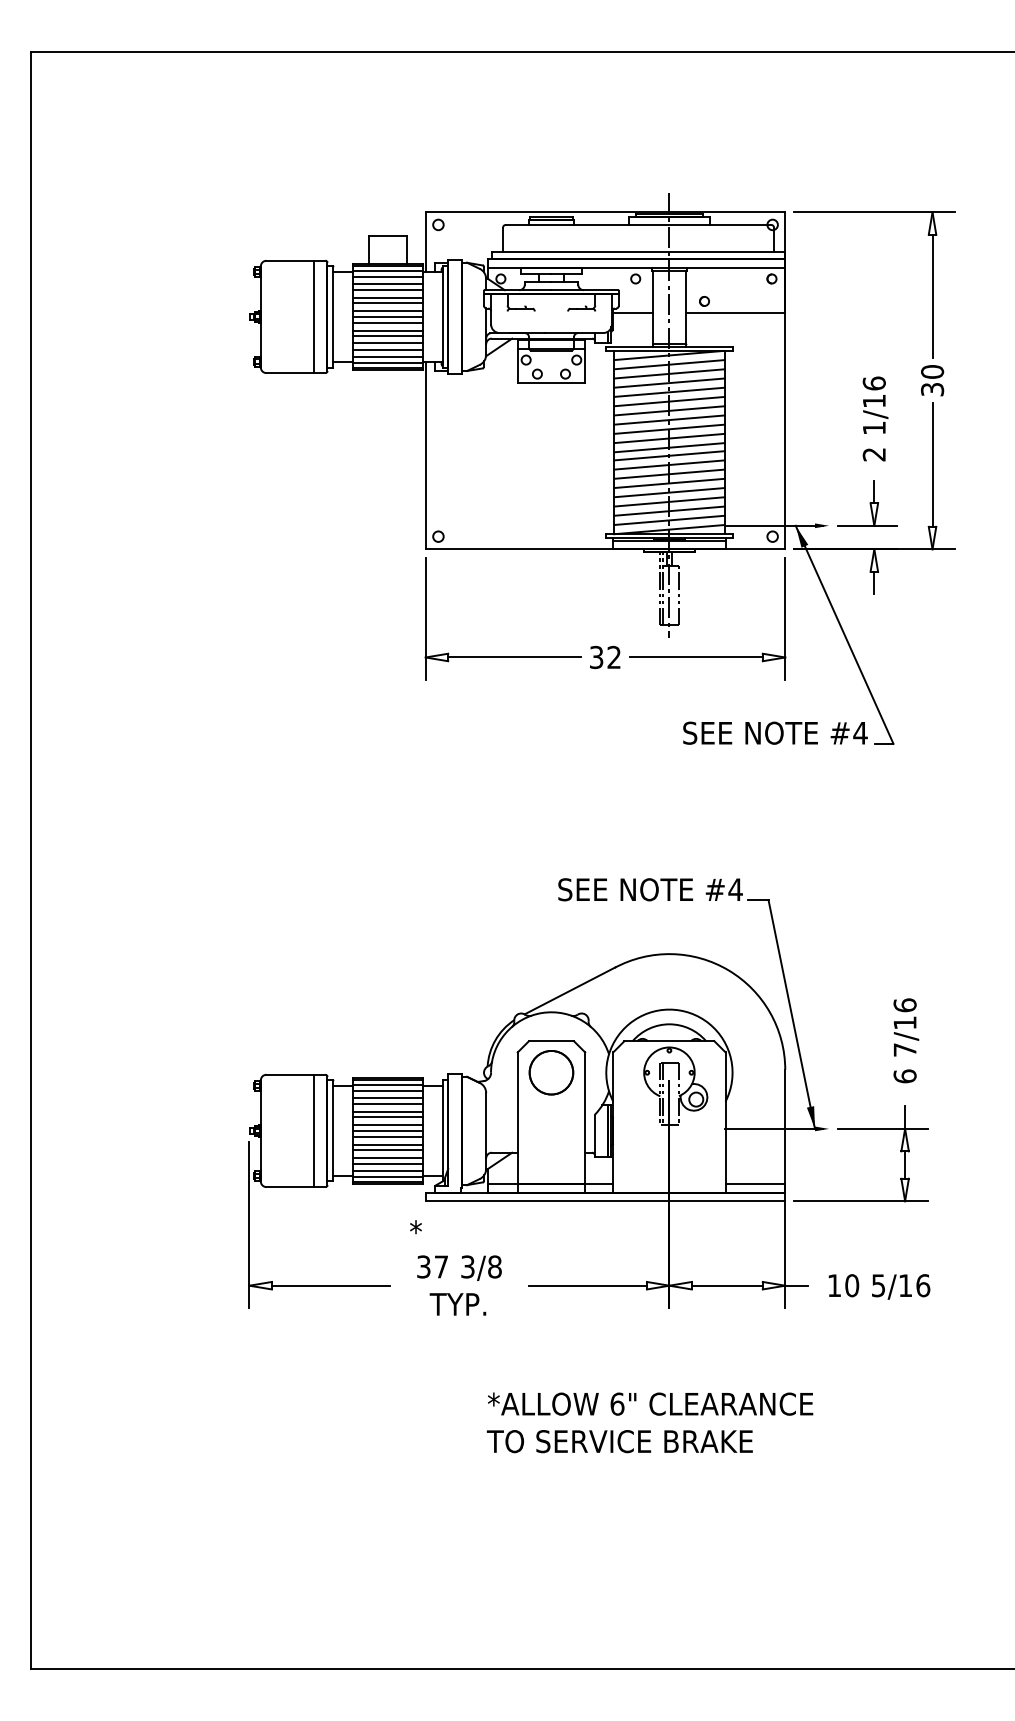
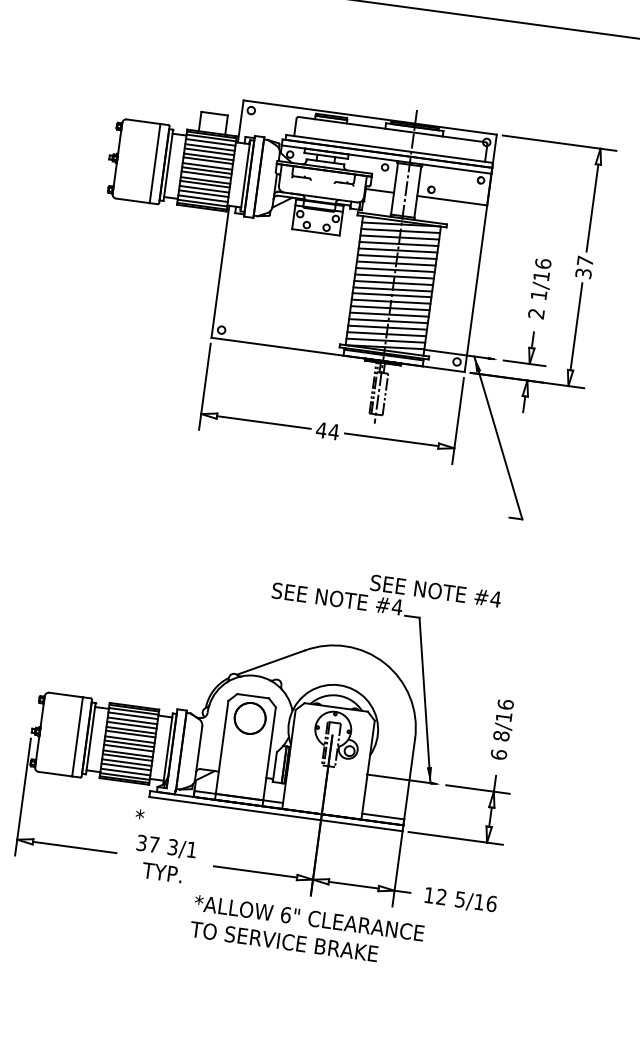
text: (932, 371) -> (585, 260), 30 -> 37
text: (605, 657) -> (327, 431), 32 -> 44
text: (775, 732) -> (436, 590), moved
text: (904, 1049) -> (501, 735), 7/16 -> 8/16
text: (494, 1266) -> (191, 849), 3/8 -> 3/1
text: (852, 1285) -> (441, 896), 10 -> 12
text: (649, 1422) -> (306, 931), moved

